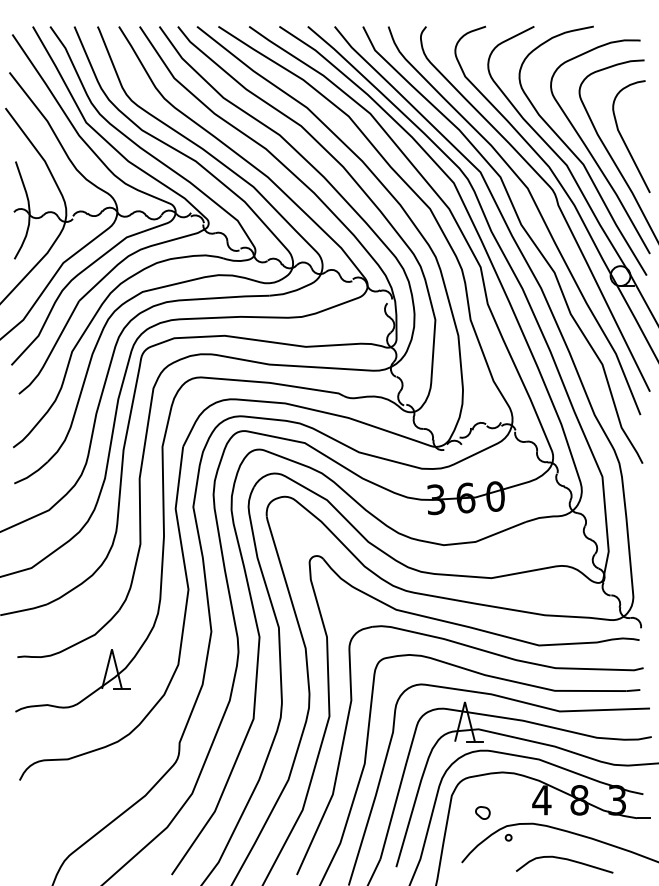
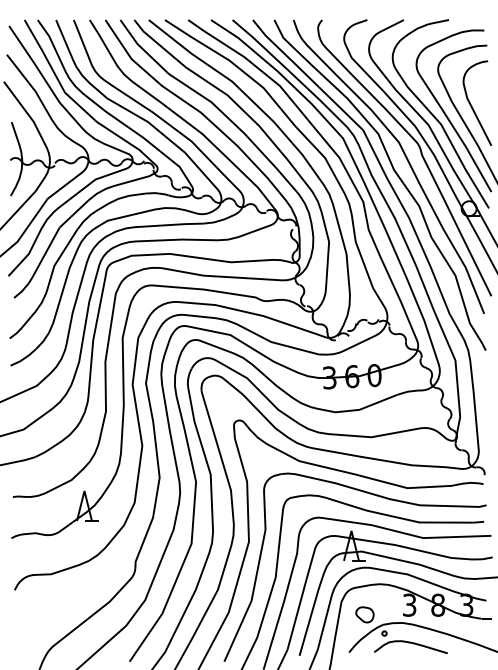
text: (541, 800) -> (409, 605), 4 -> 3
part: (482, 812) -> (364, 614), size x1.67
curve: (566, 860) -> (412, 643), moved

